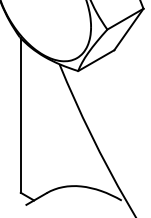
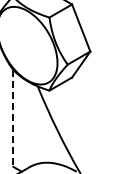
line: (20, 117) -> (13, 119), solid -> dashed

